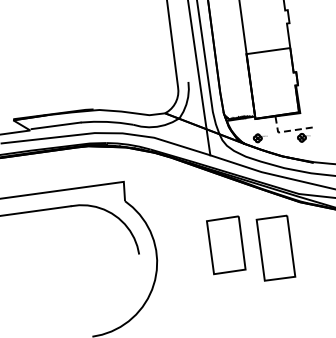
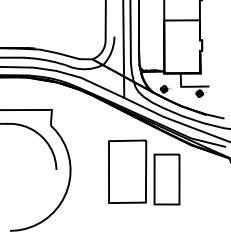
line: (286, 131) -> (187, 86), dashed -> solid
part: (225, 245) -> (126, 171), size x1.43

